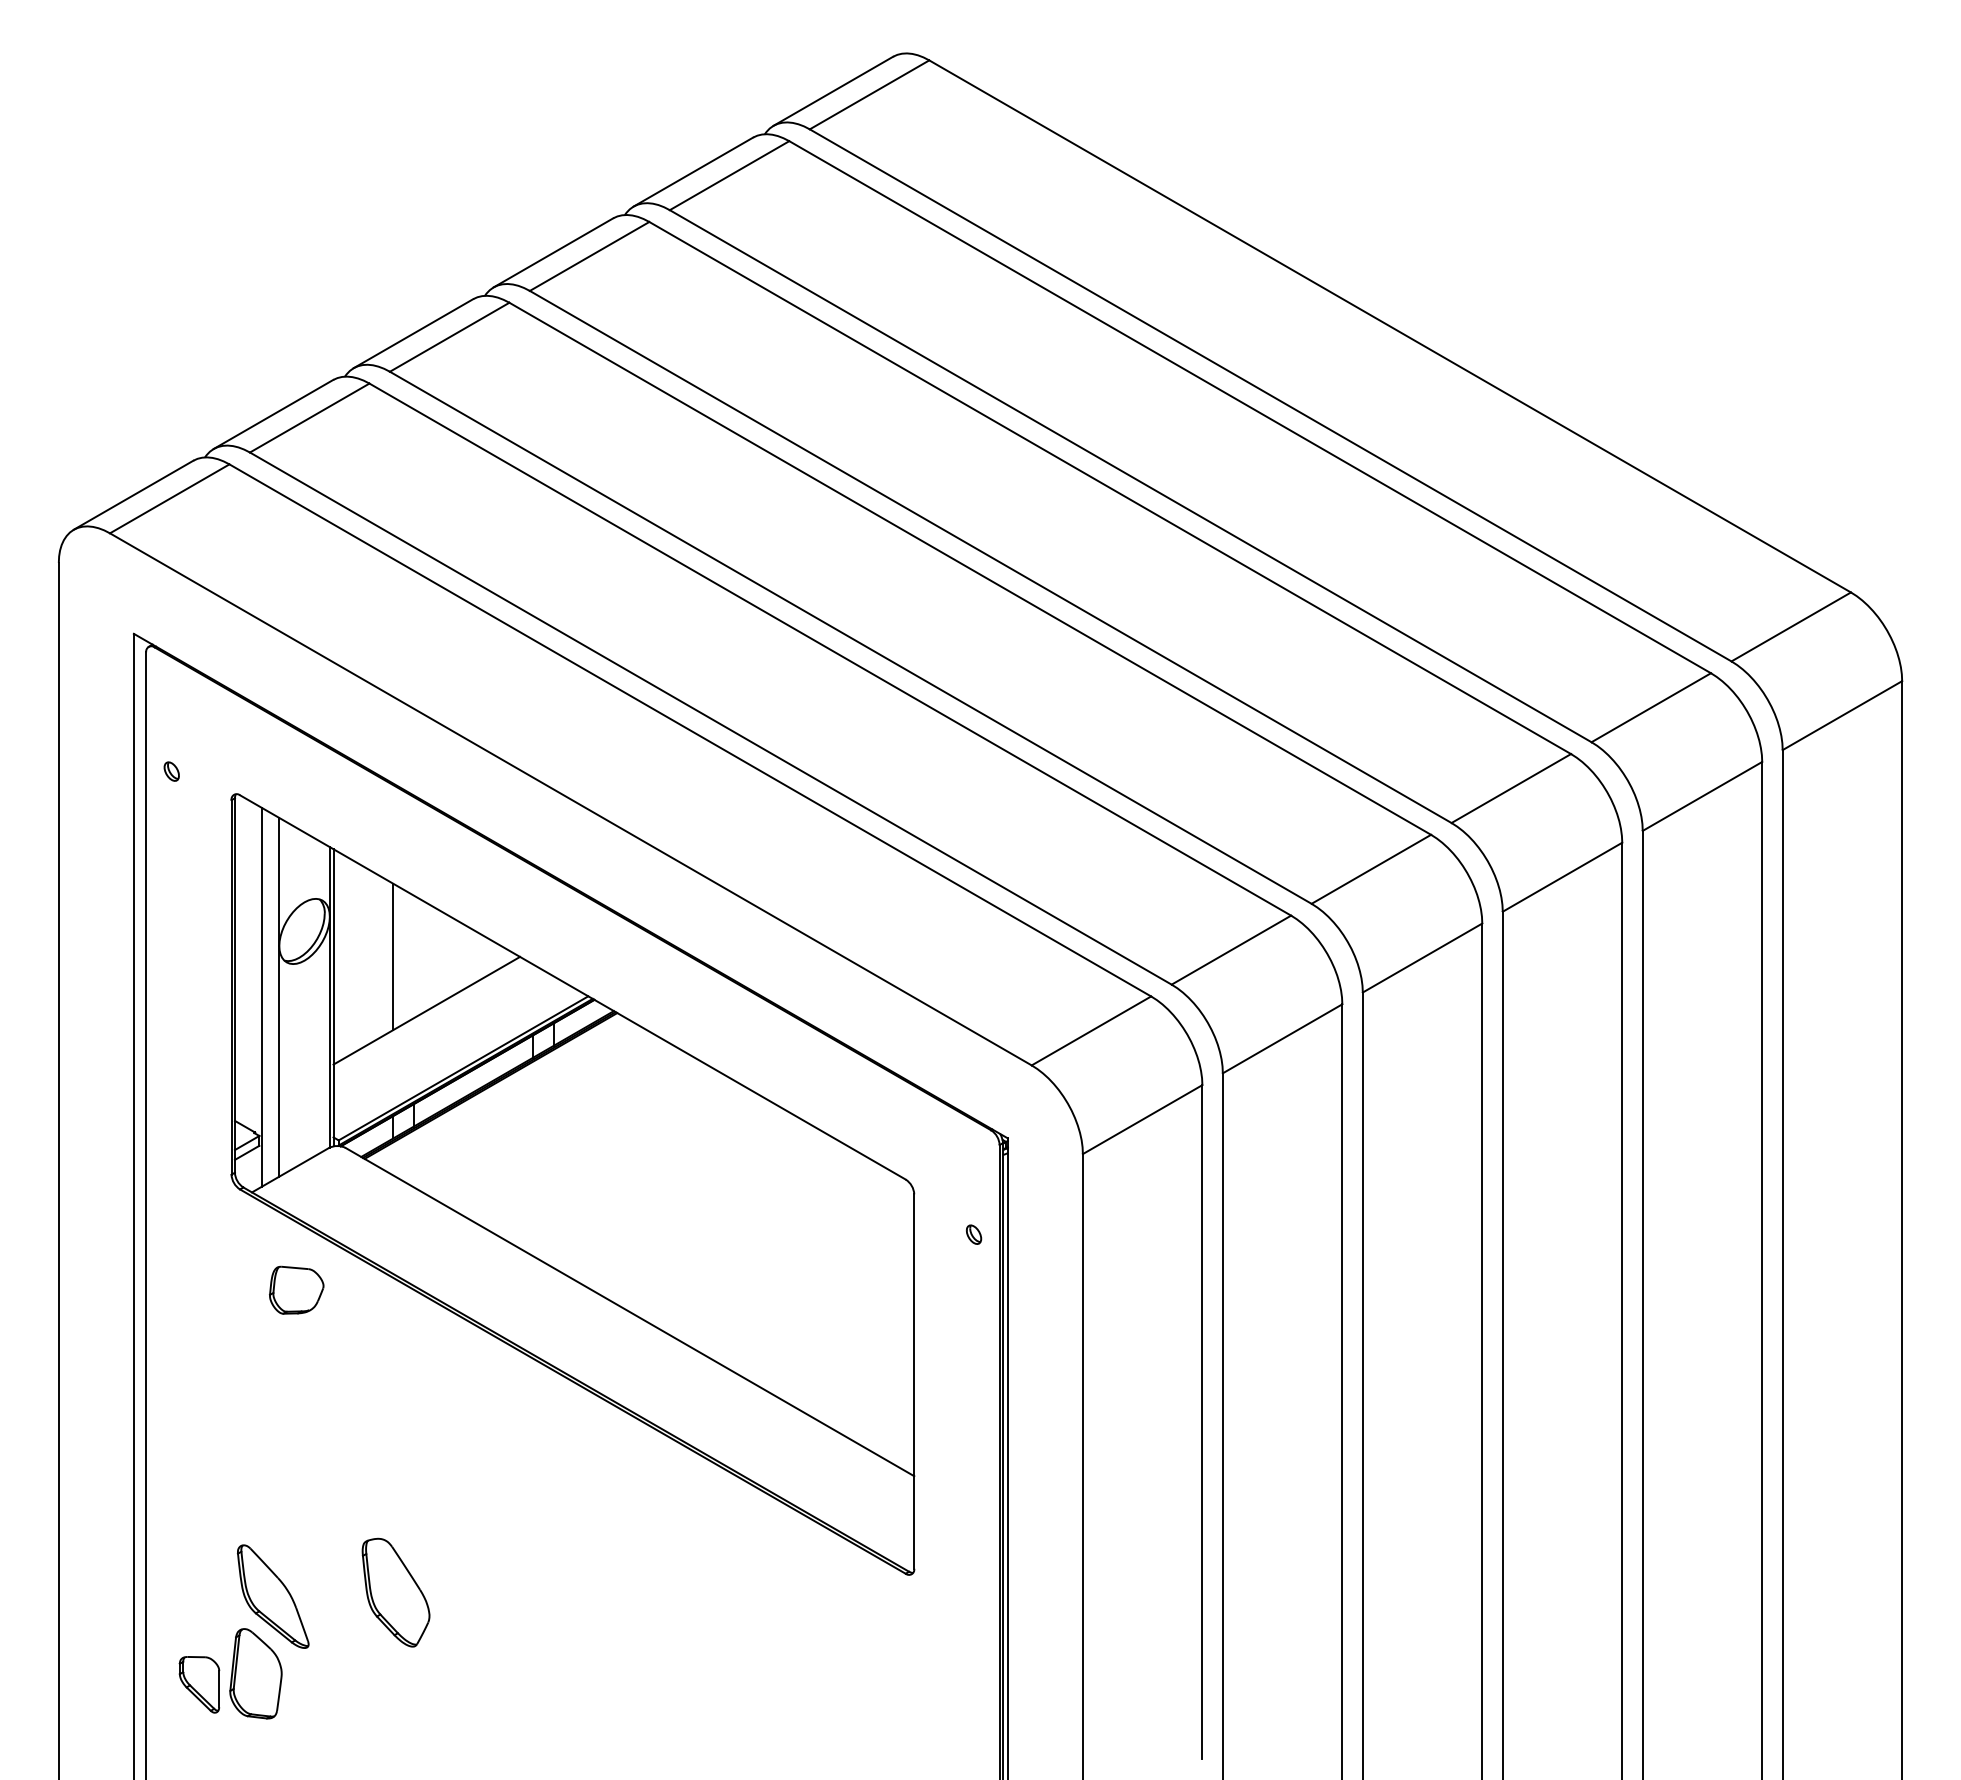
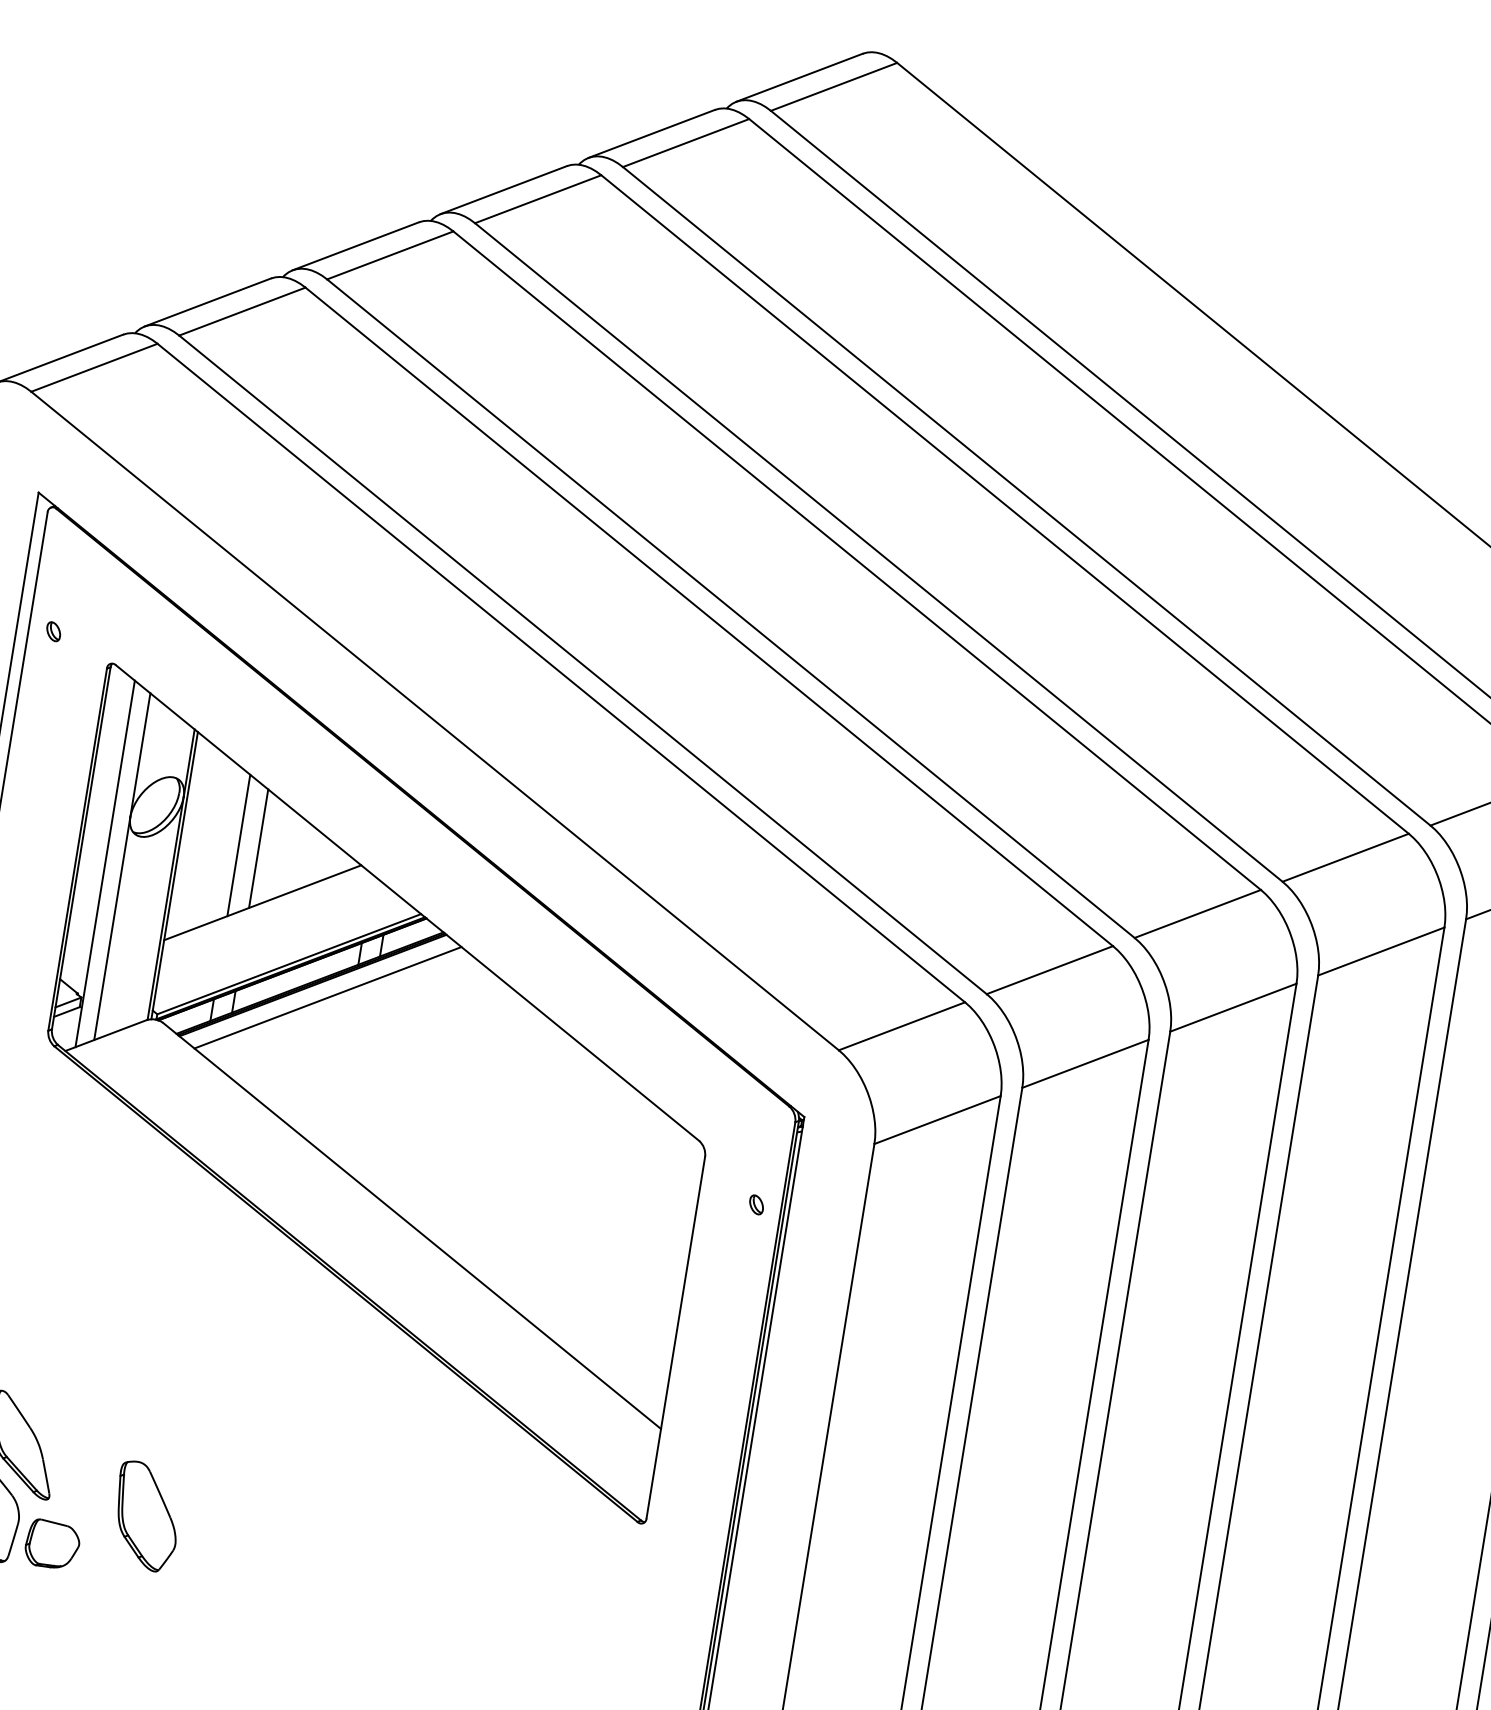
line: (413, 956) -> (258, 848), added
line: (507, 1095) -> (327, 997), added
part: (296, 1289) -> (52, 1543), moved
part: (395, 1592) -> (146, 1516), moved

